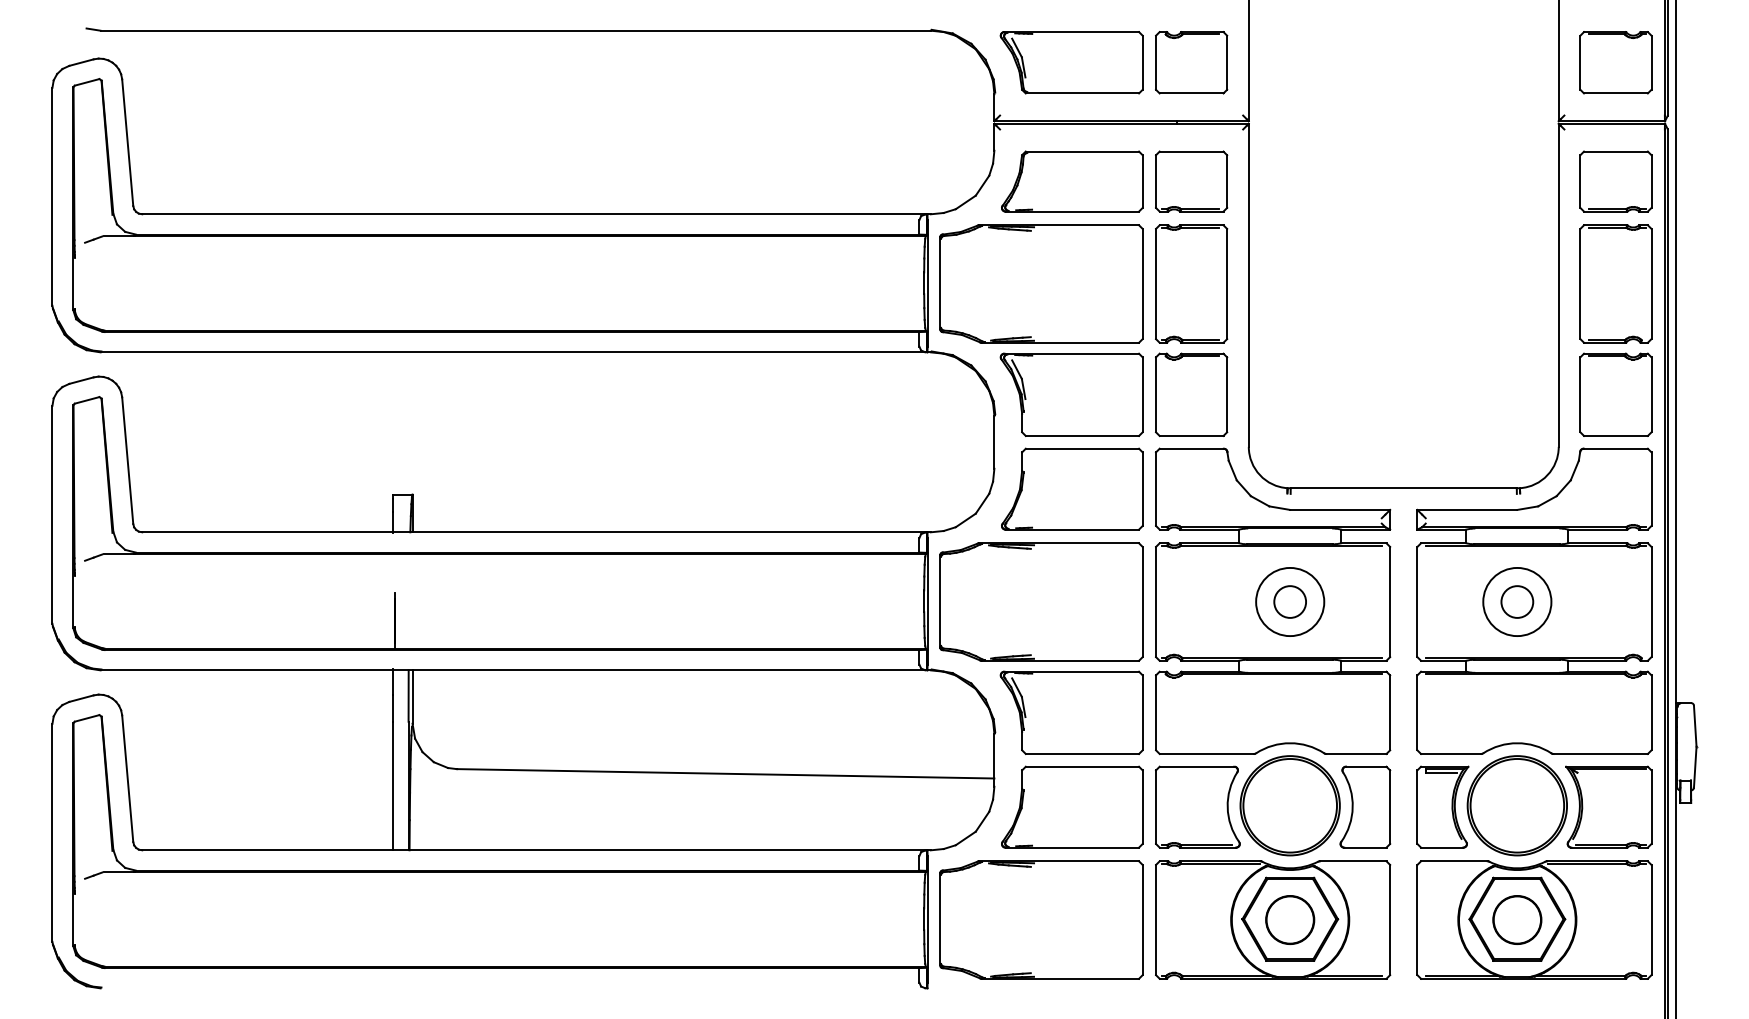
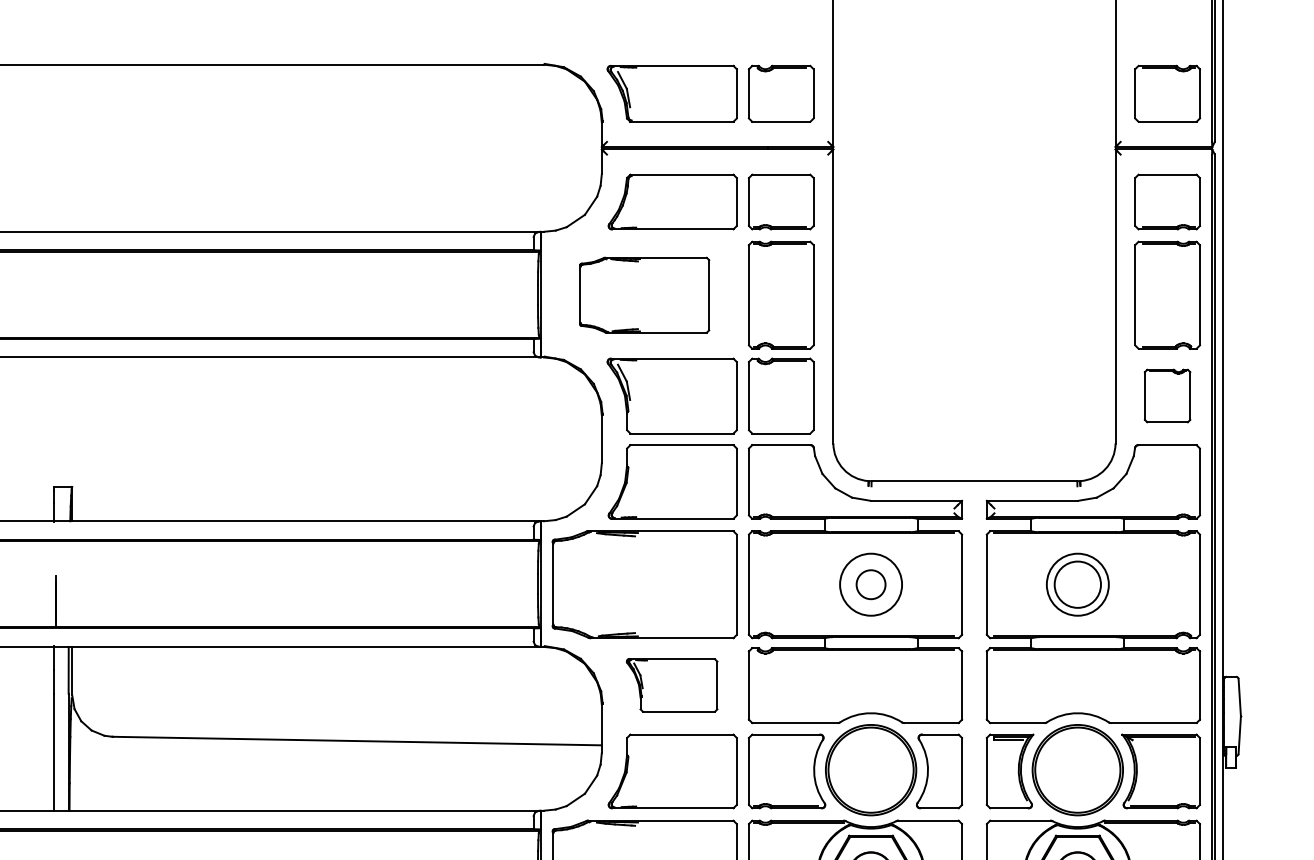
part: (1041, 283) -> (644, 294), size x0.7
part: (1615, 394) -> (1167, 395), size x0.7
circle: (1517, 601) -> (1077, 584), size x1.6
part: (1071, 712) -> (672, 685), size x0.7

